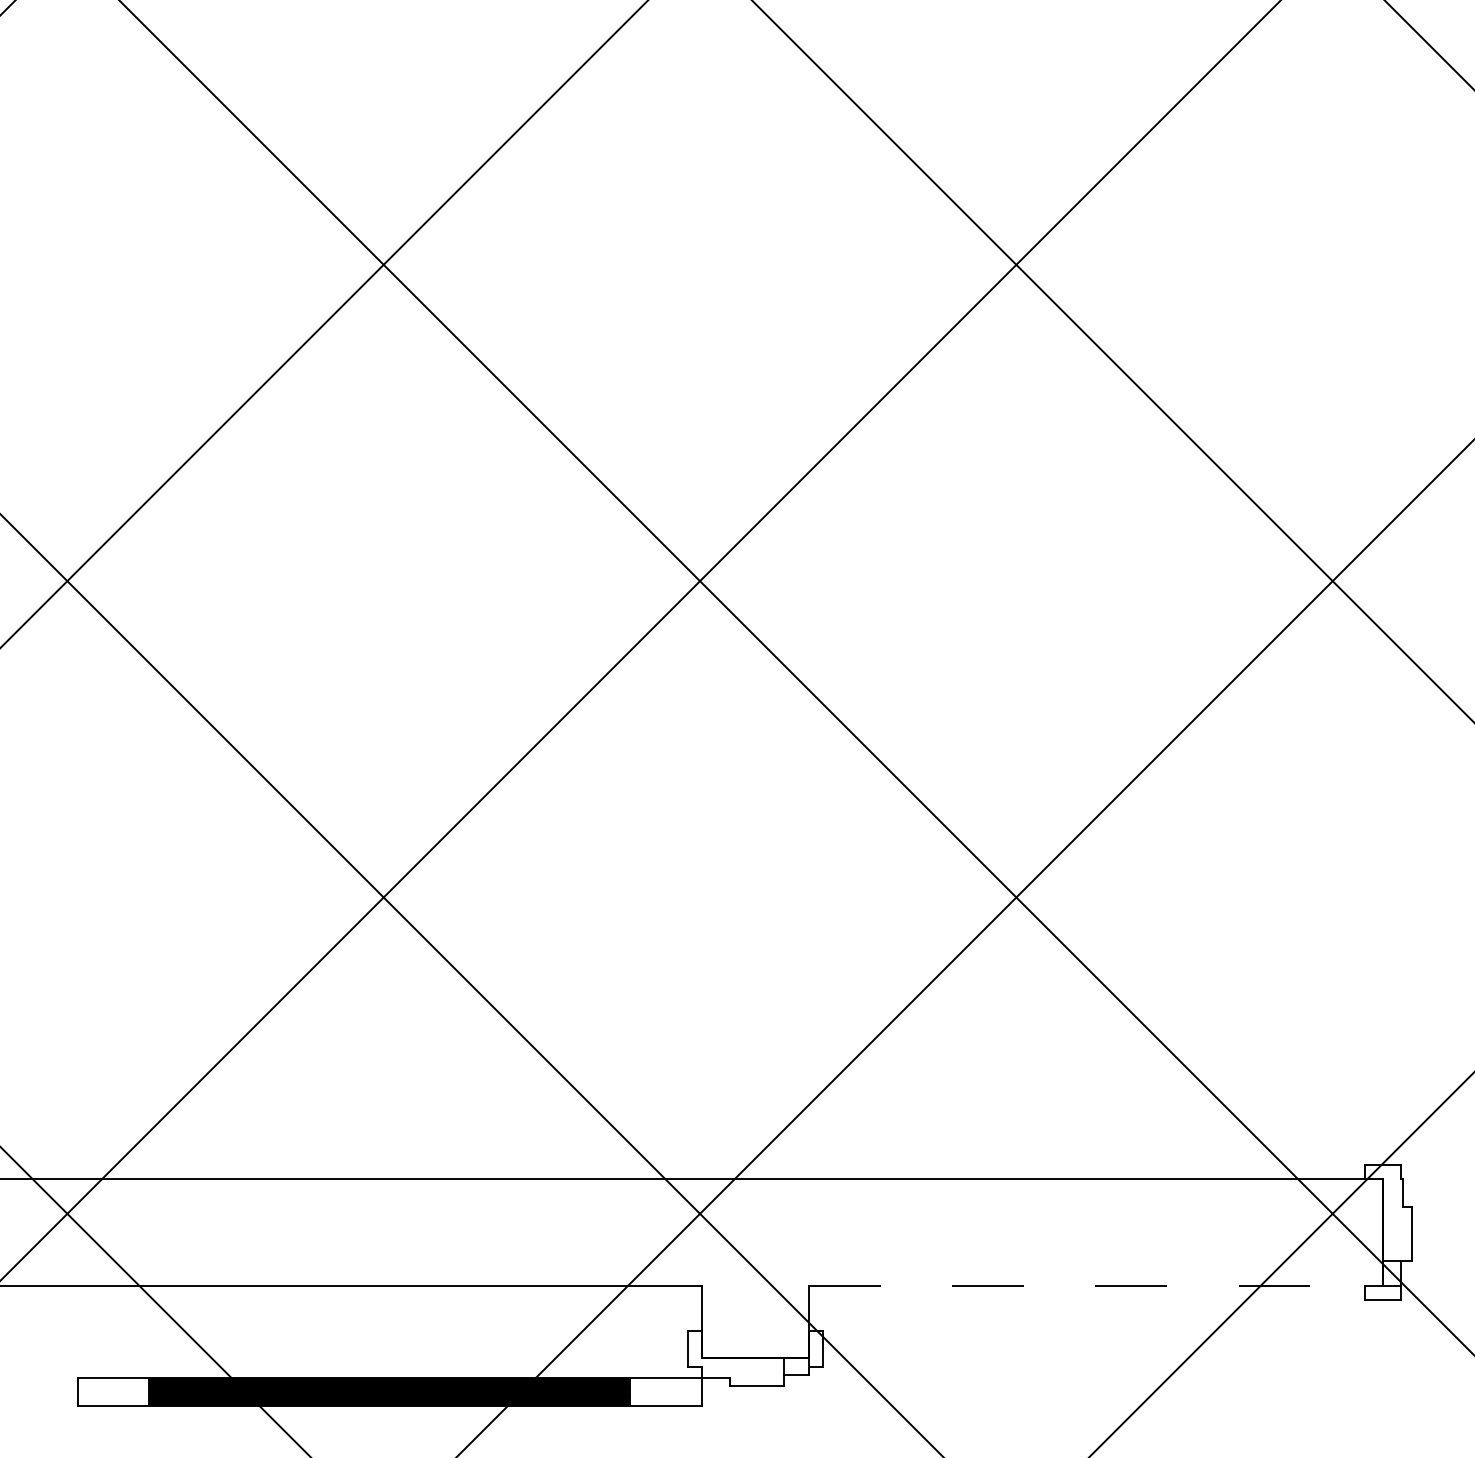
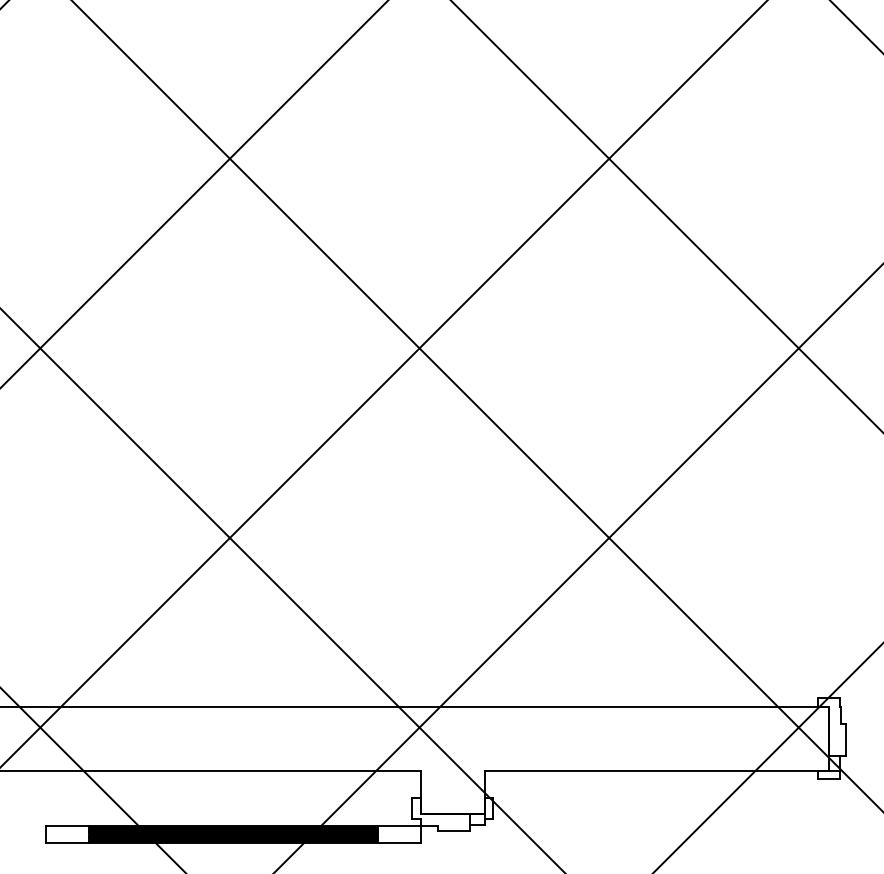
line: (1095, 1285) -> (656, 770), dashed -> solid

